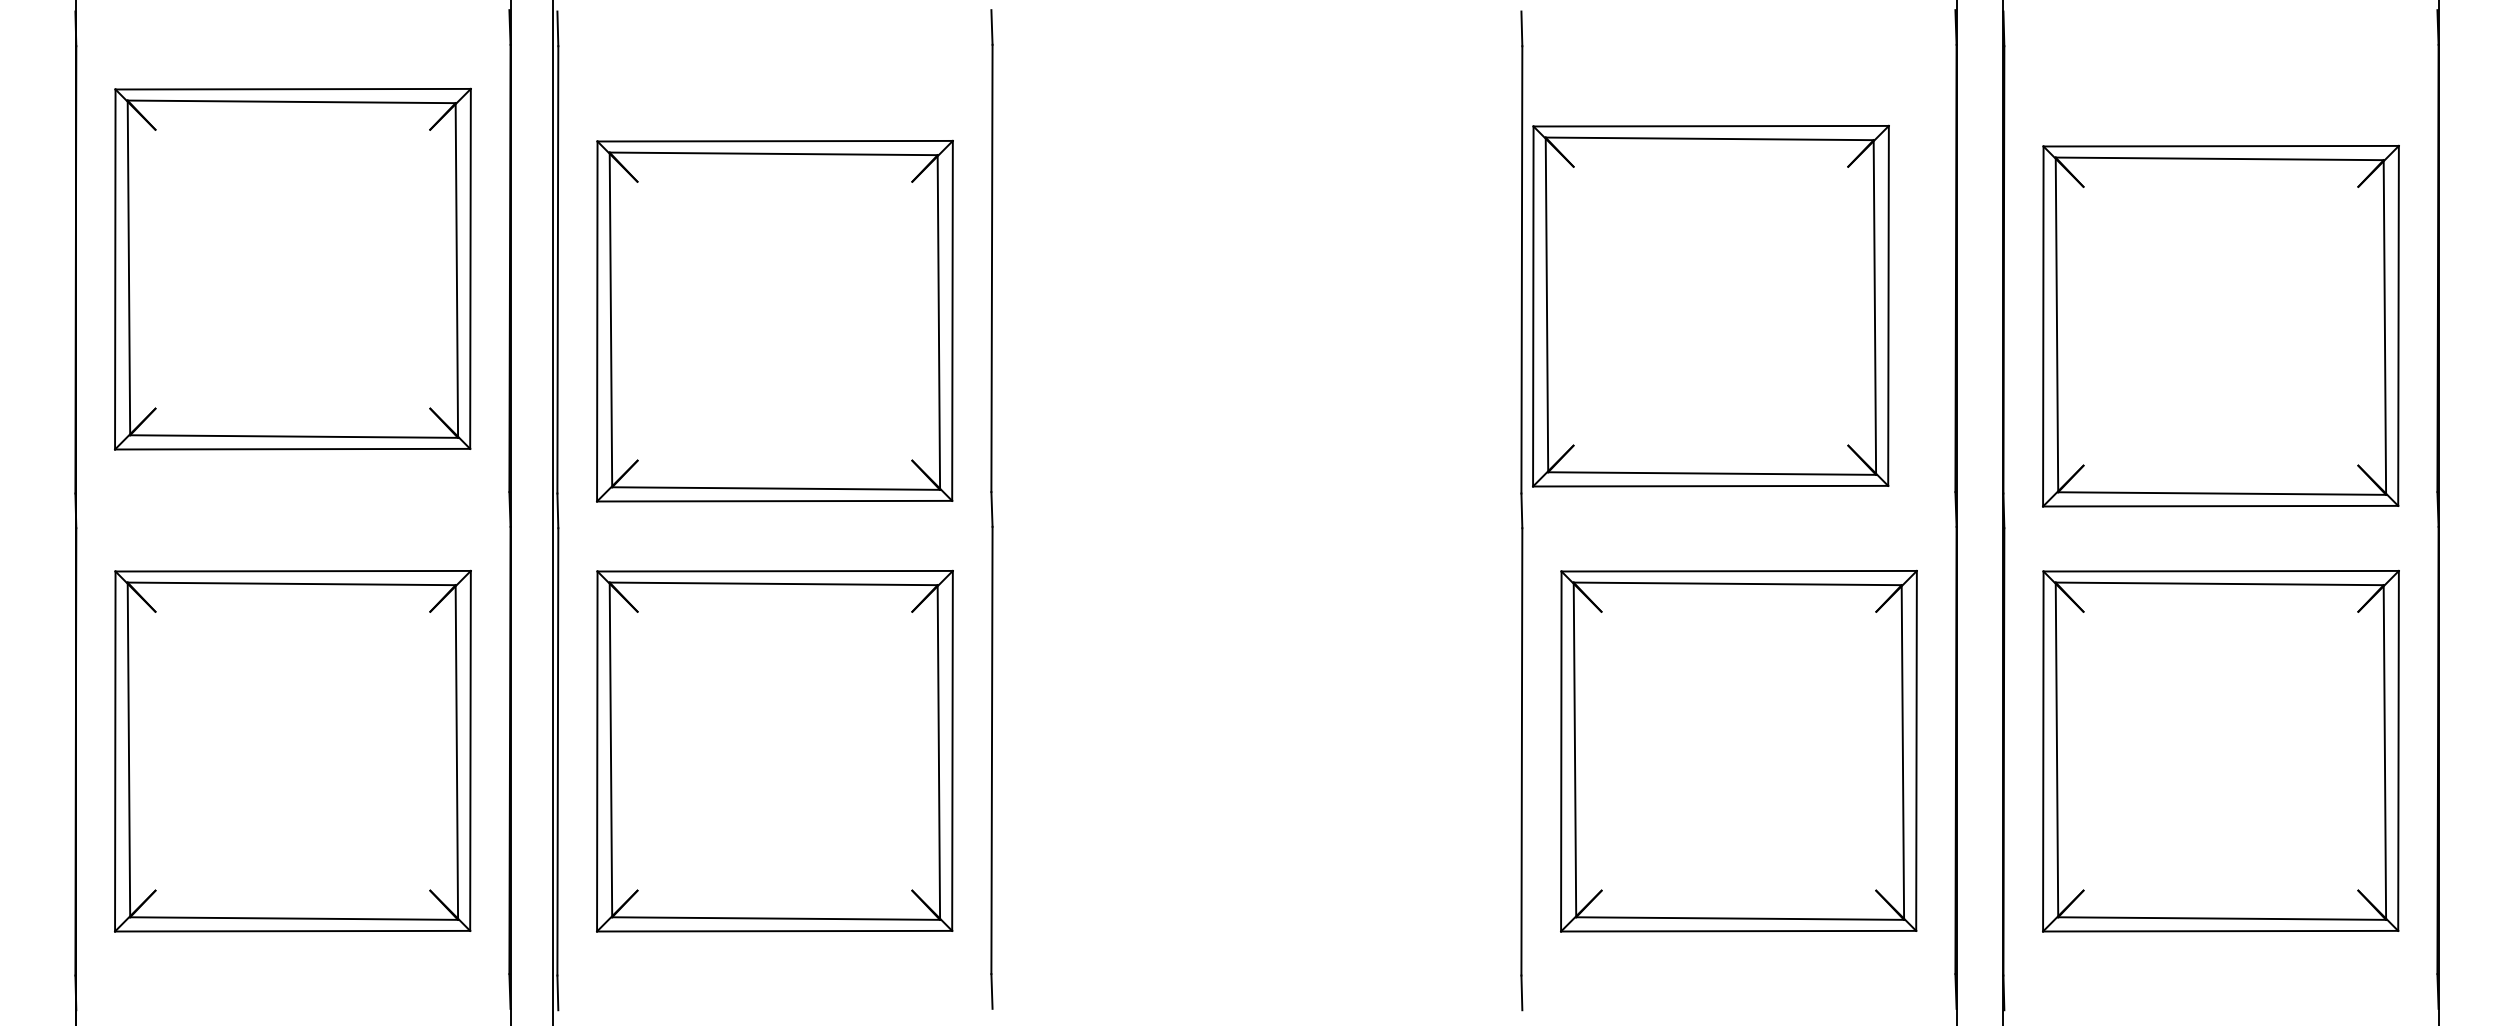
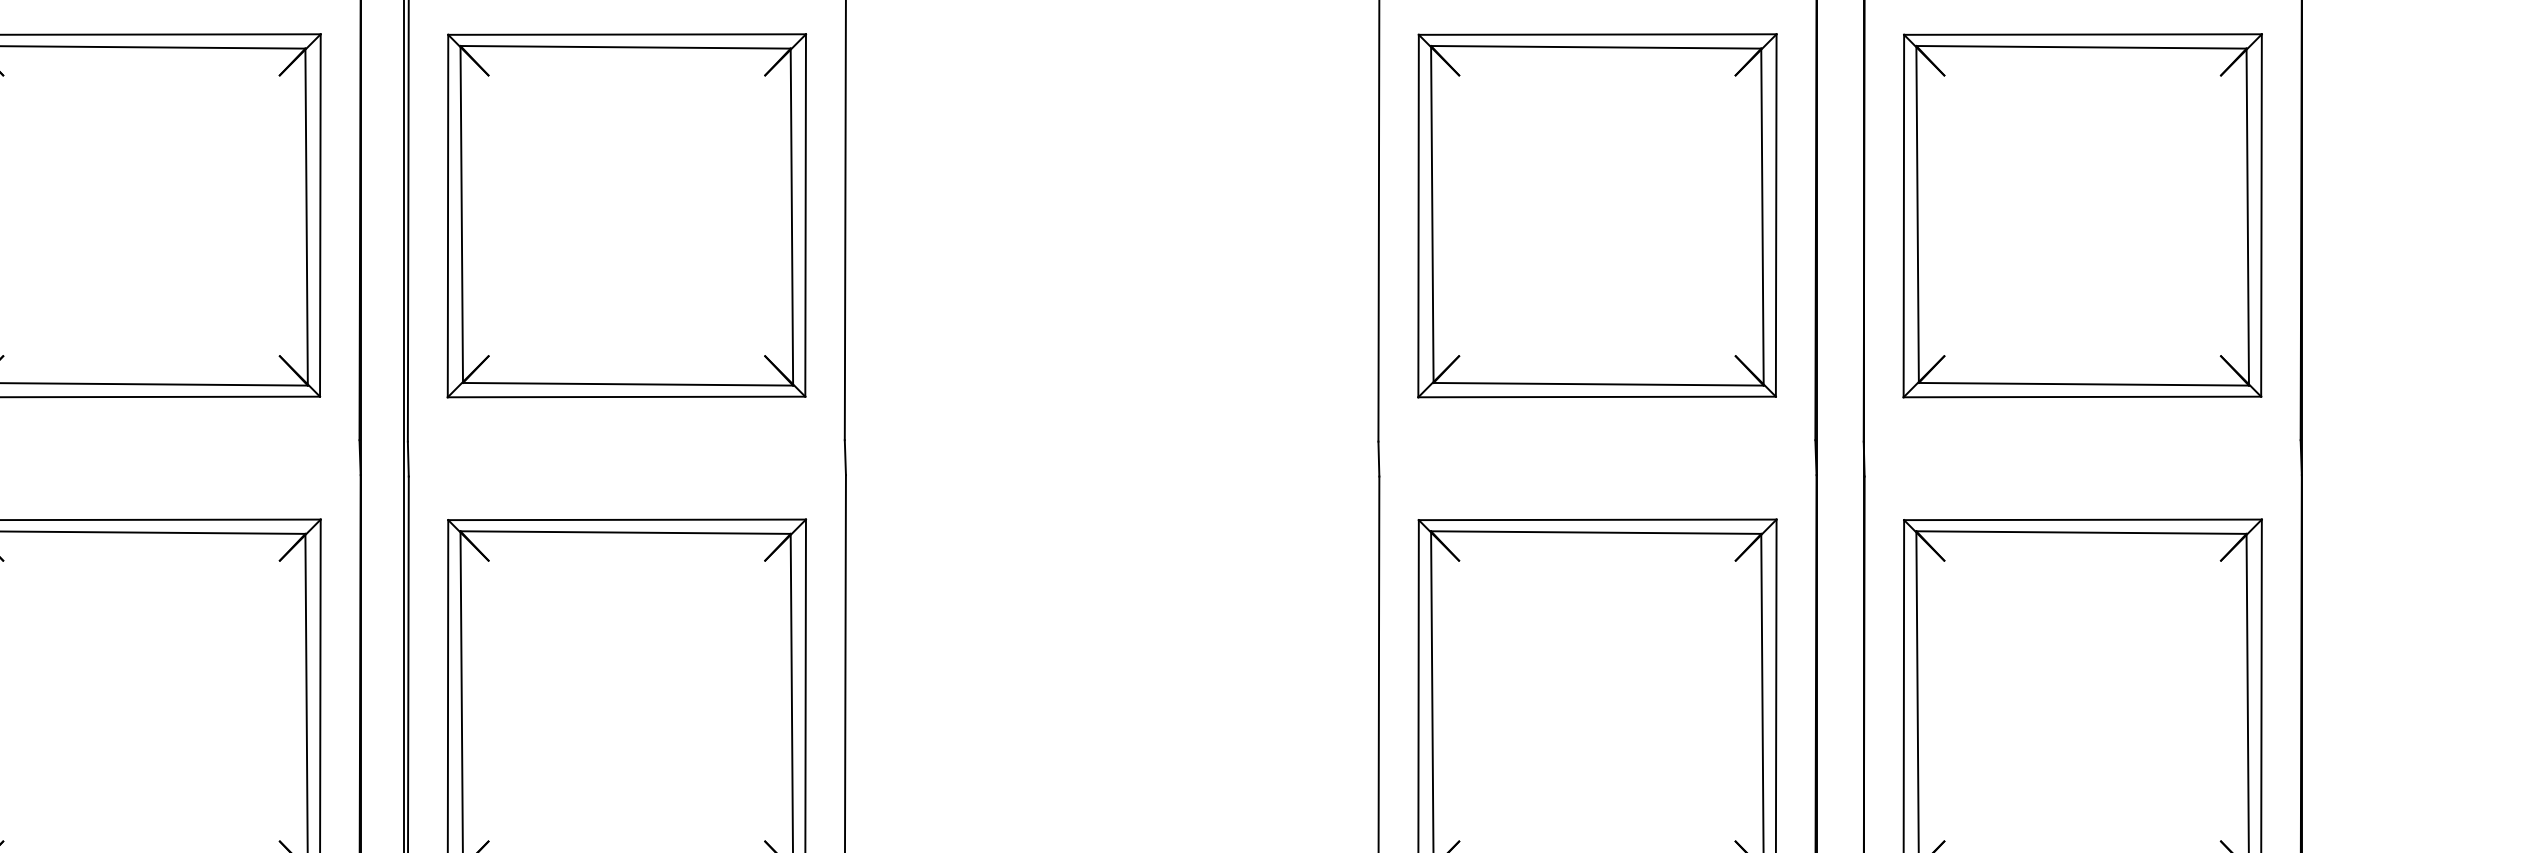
part: (1710, 305) -> (1596, 215), moved
part: (774, 320) -> (626, 215), moved
part: (2220, 325) -> (2082, 215), moved

